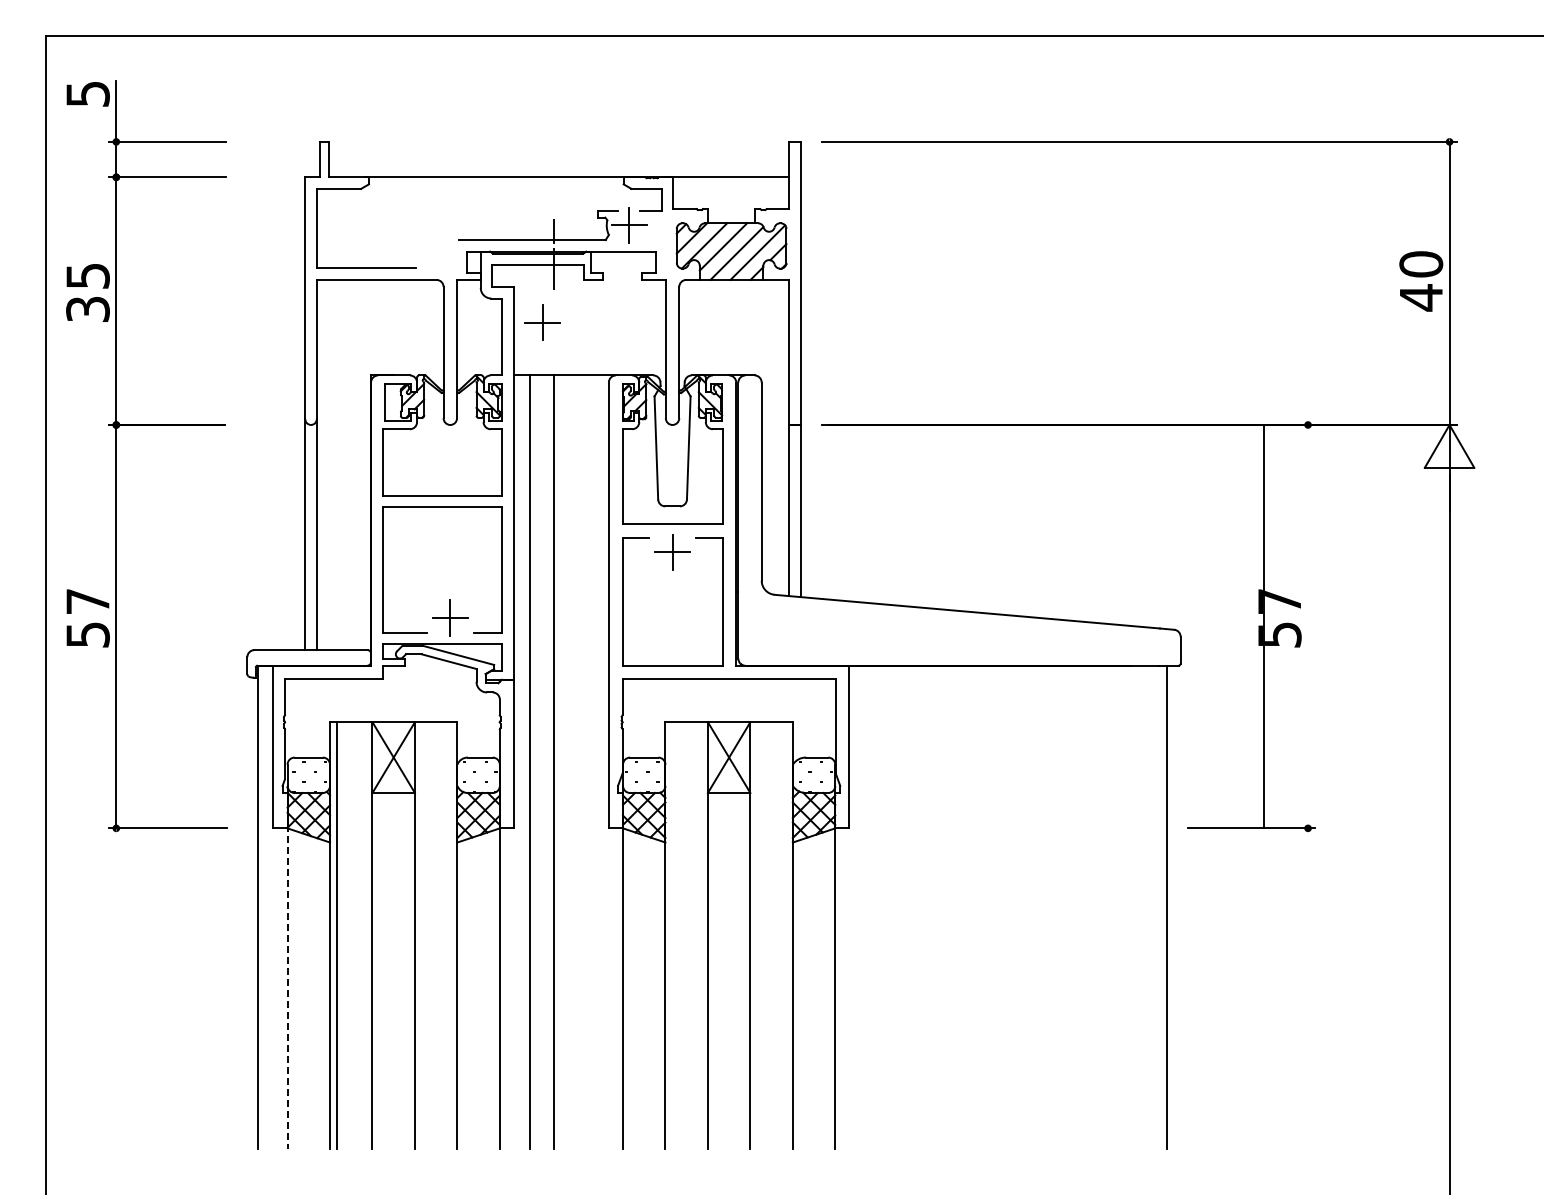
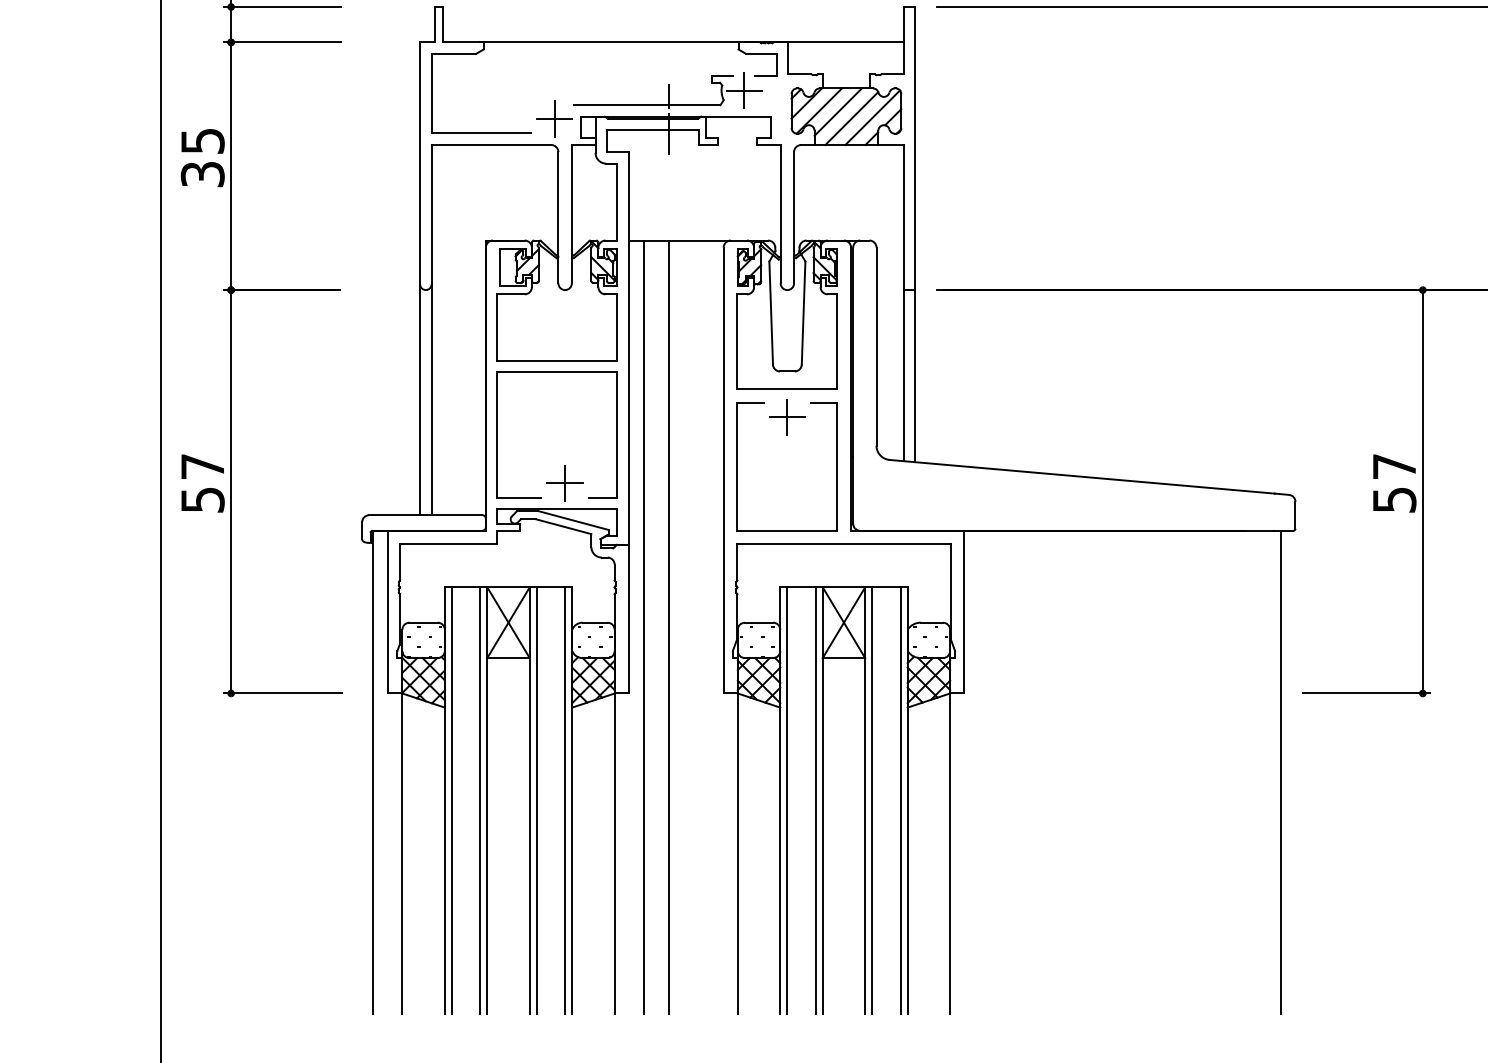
part: (542, 322) -> (554, 118), moved
line: (1264, 626) -> (1423, 491), moved
line: (365, 935) -> (480, 800), added
line: (422, 935) -> (537, 800), added
line: (450, 935) -> (565, 800), added
line: (672, 935) -> (787, 800), added
line: (700, 935) -> (815, 800), added
line: (757, 935) -> (872, 800), added
line: (785, 935) -> (900, 800), added
line: (287, 986) -> (402, 851), dashed -> solid

